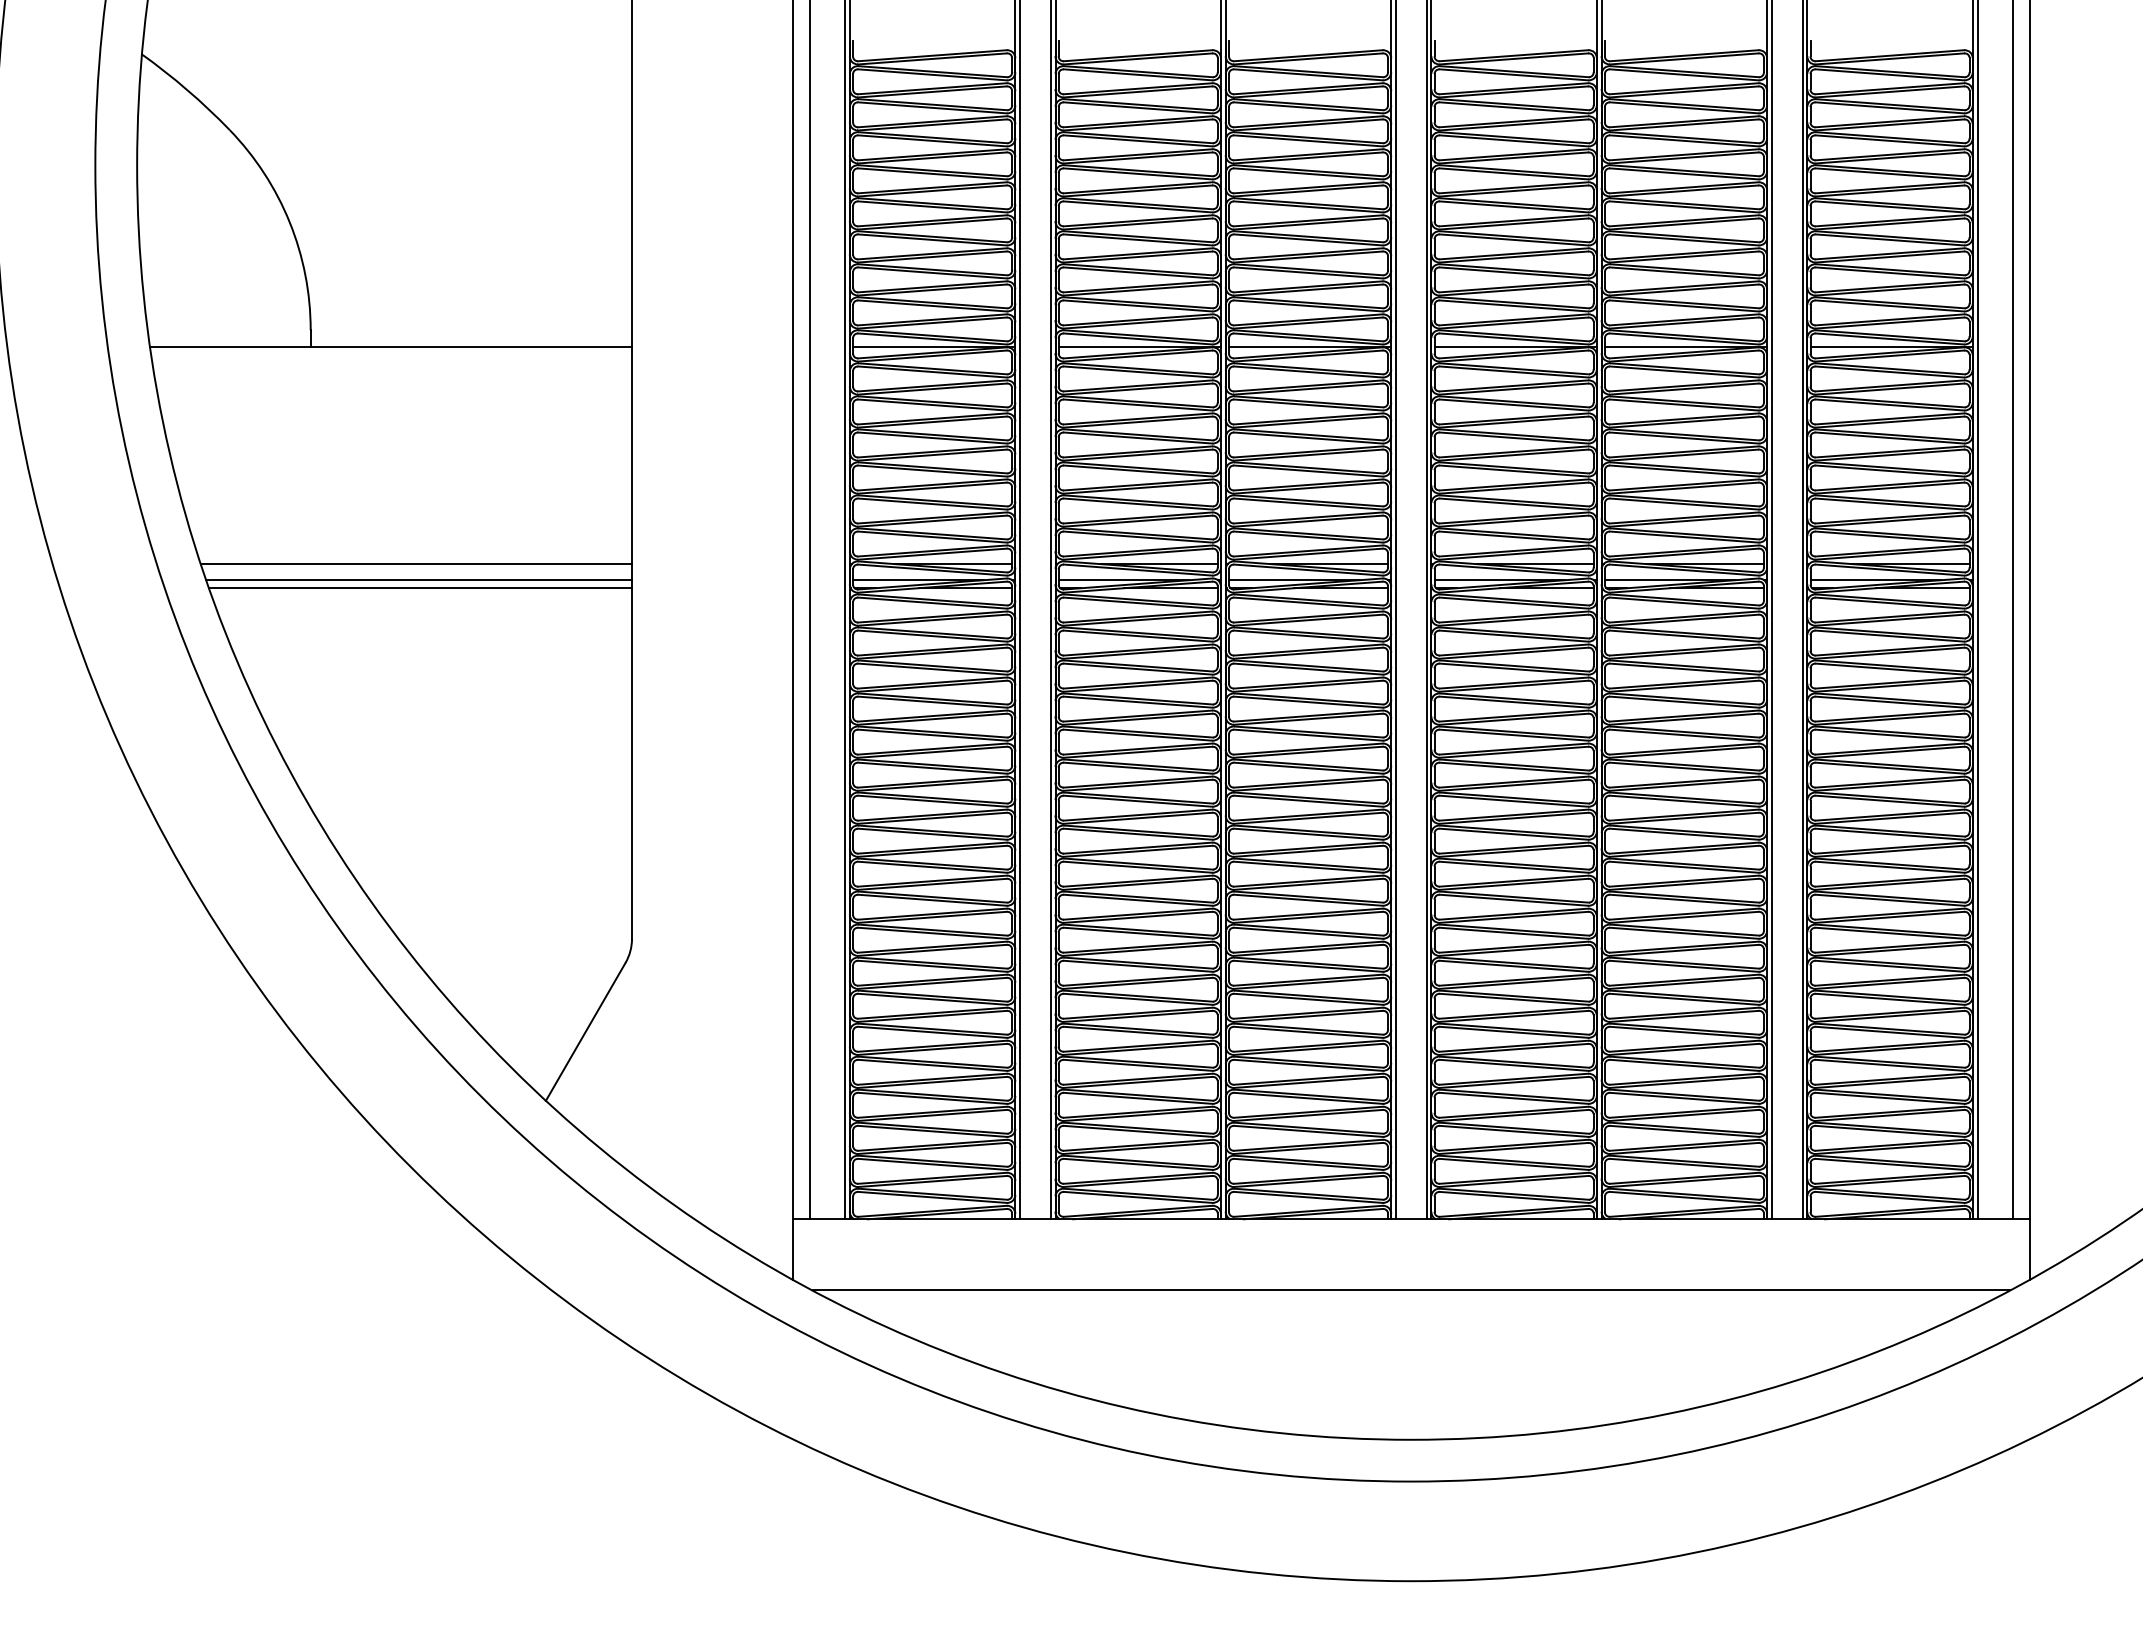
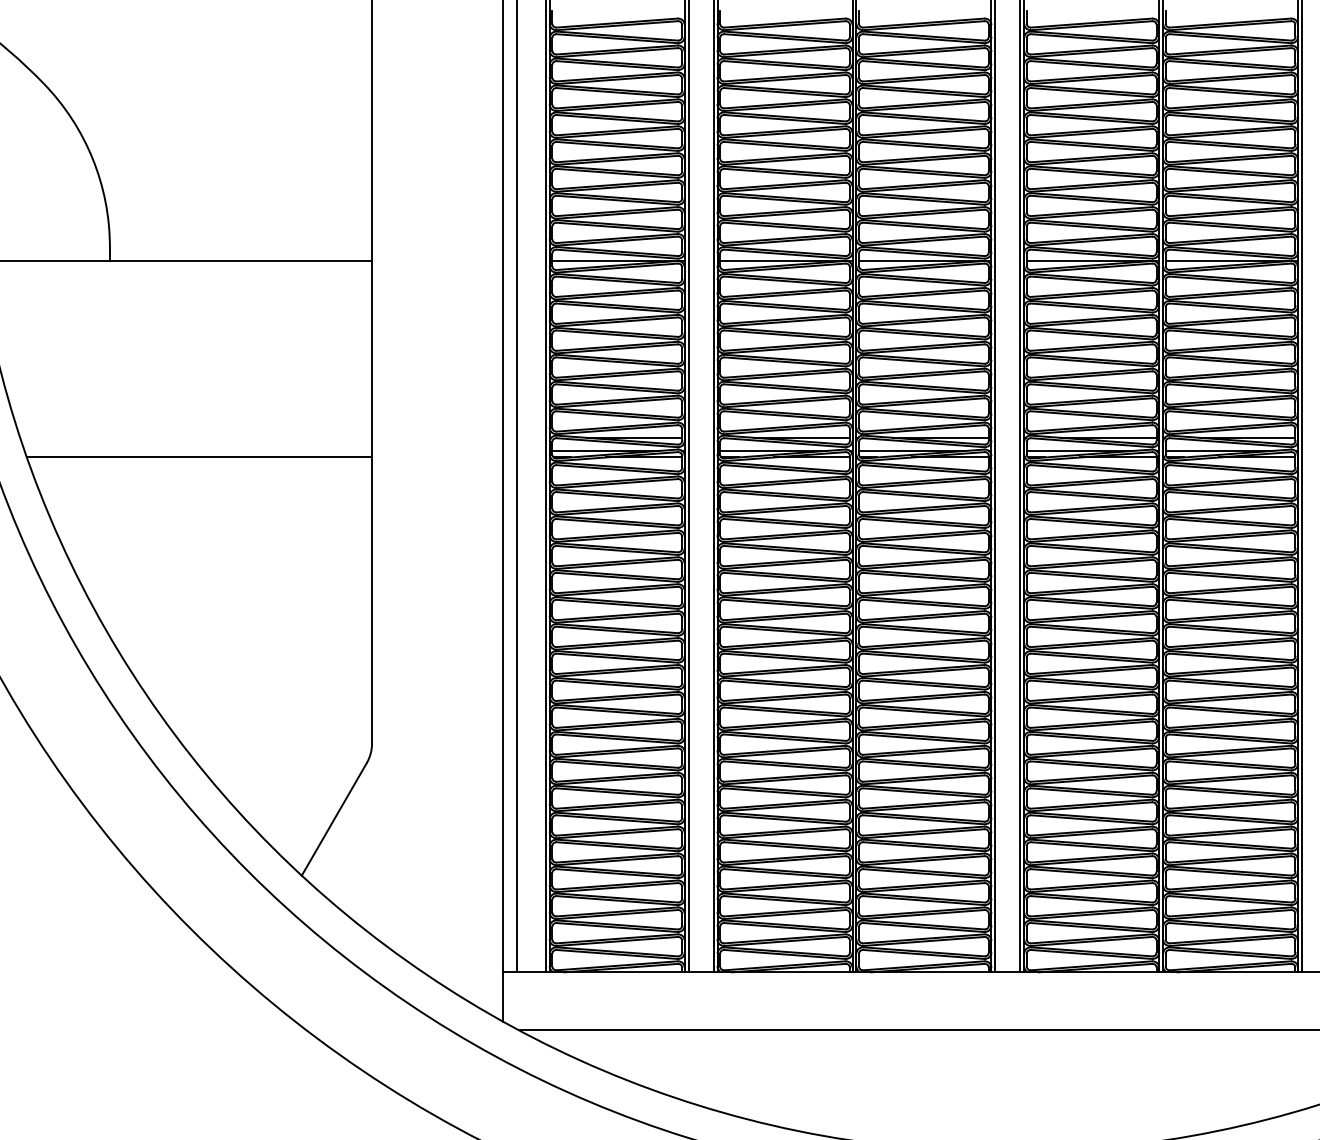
line: (416, 564) -> (196, 438), removed
line: (419, 580) -> (198, 451), removed

